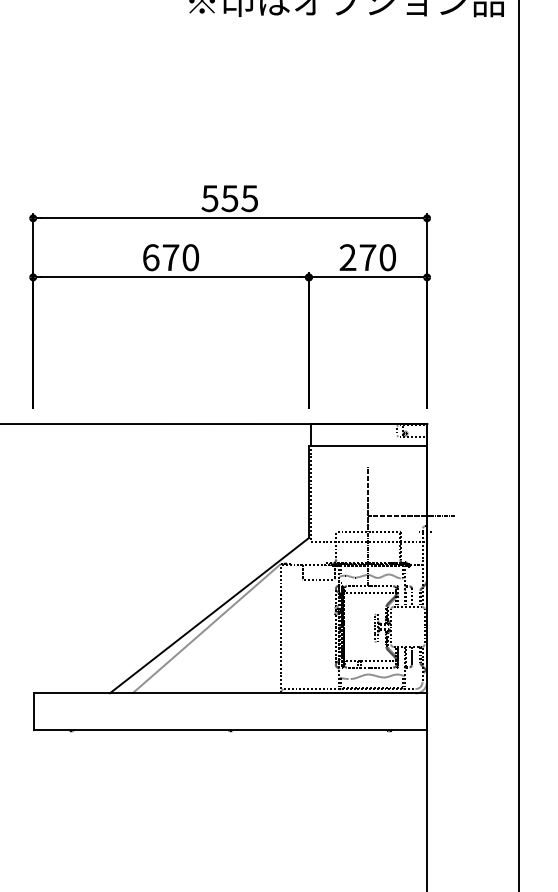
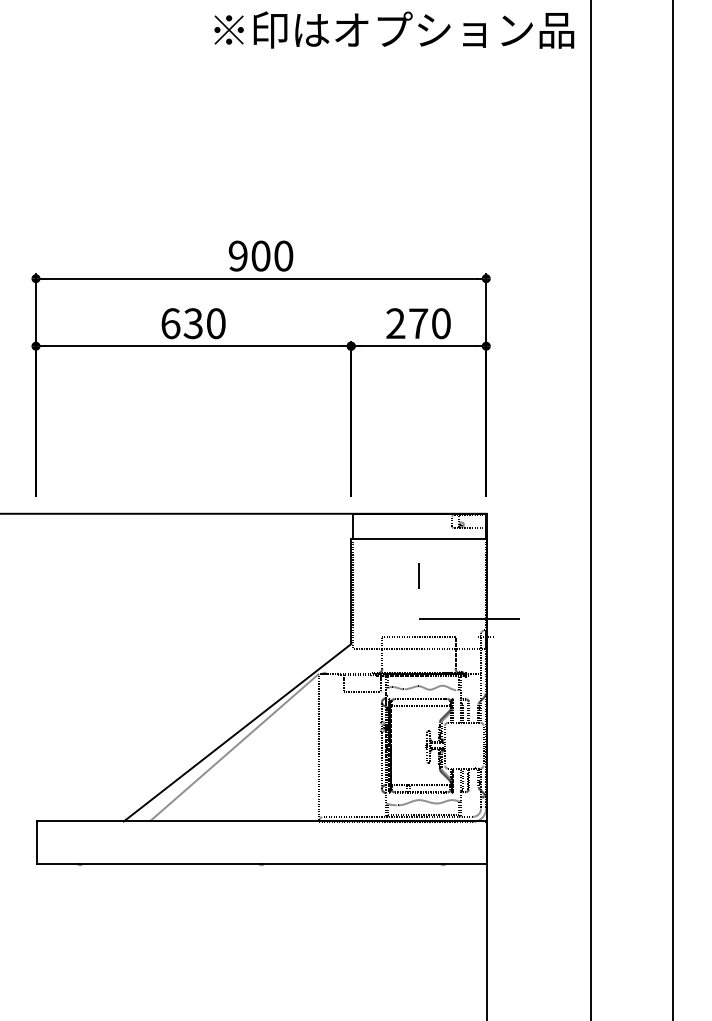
text: (229, 198) -> (260, 255), 555 -> 900
text: (170, 257) -> (192, 323), 670 -> 630

